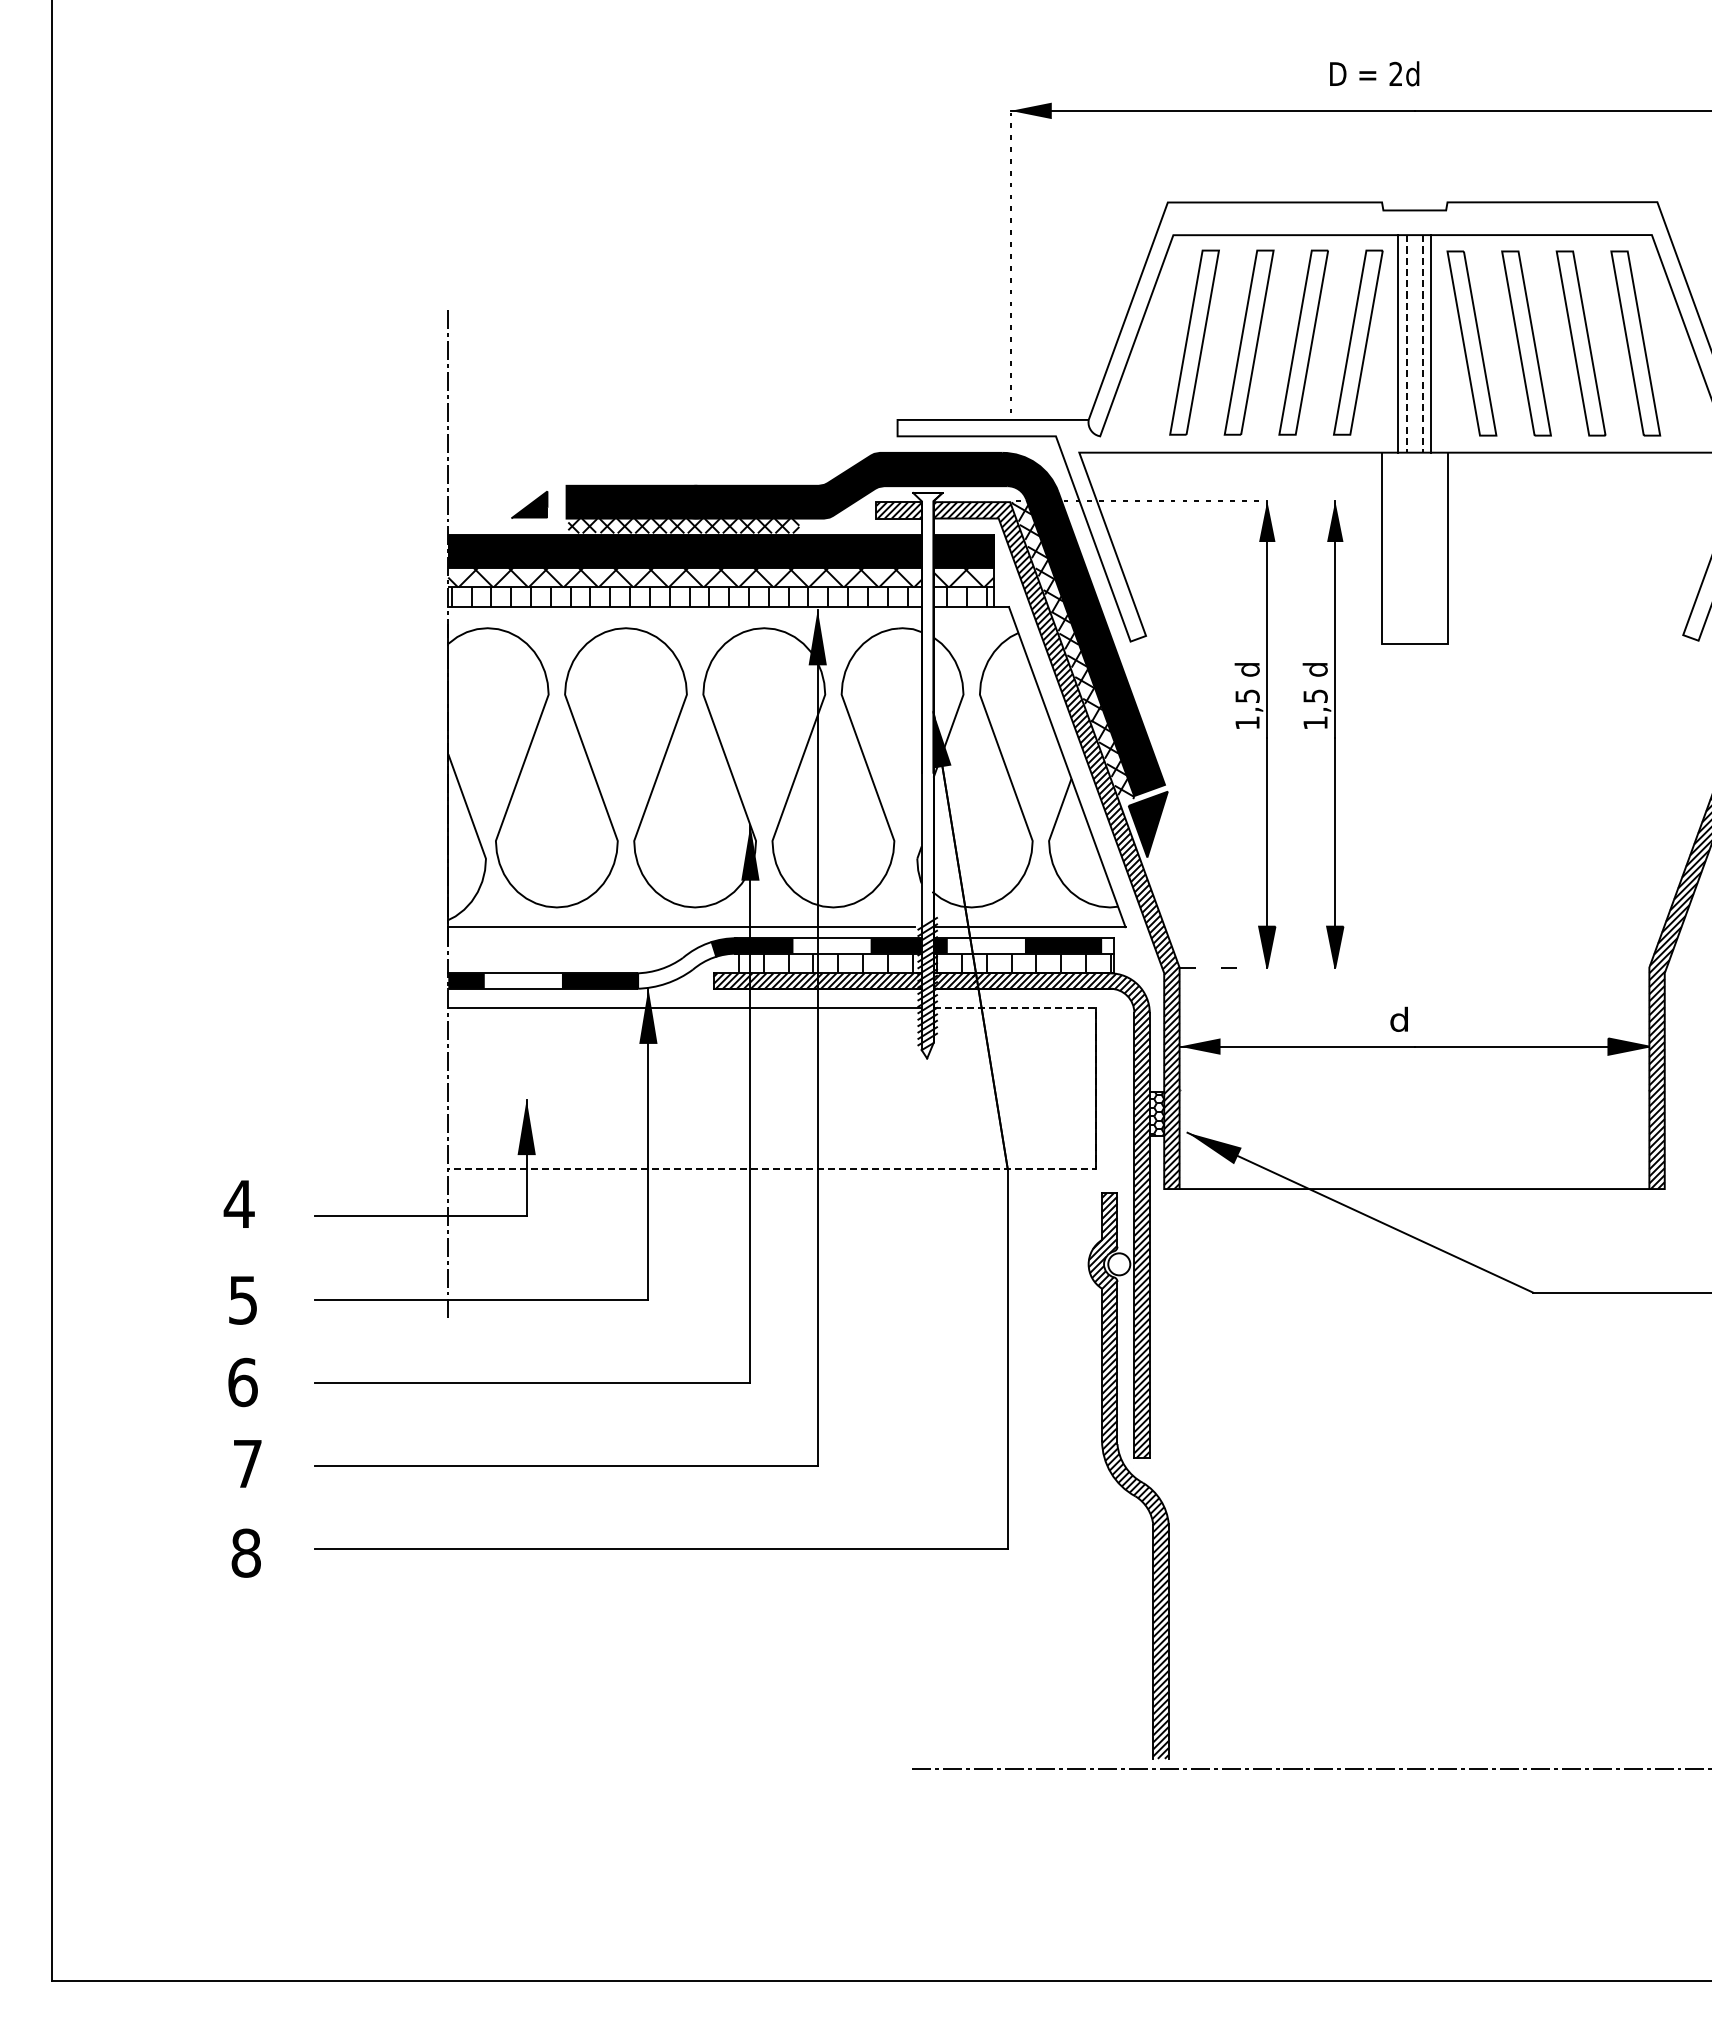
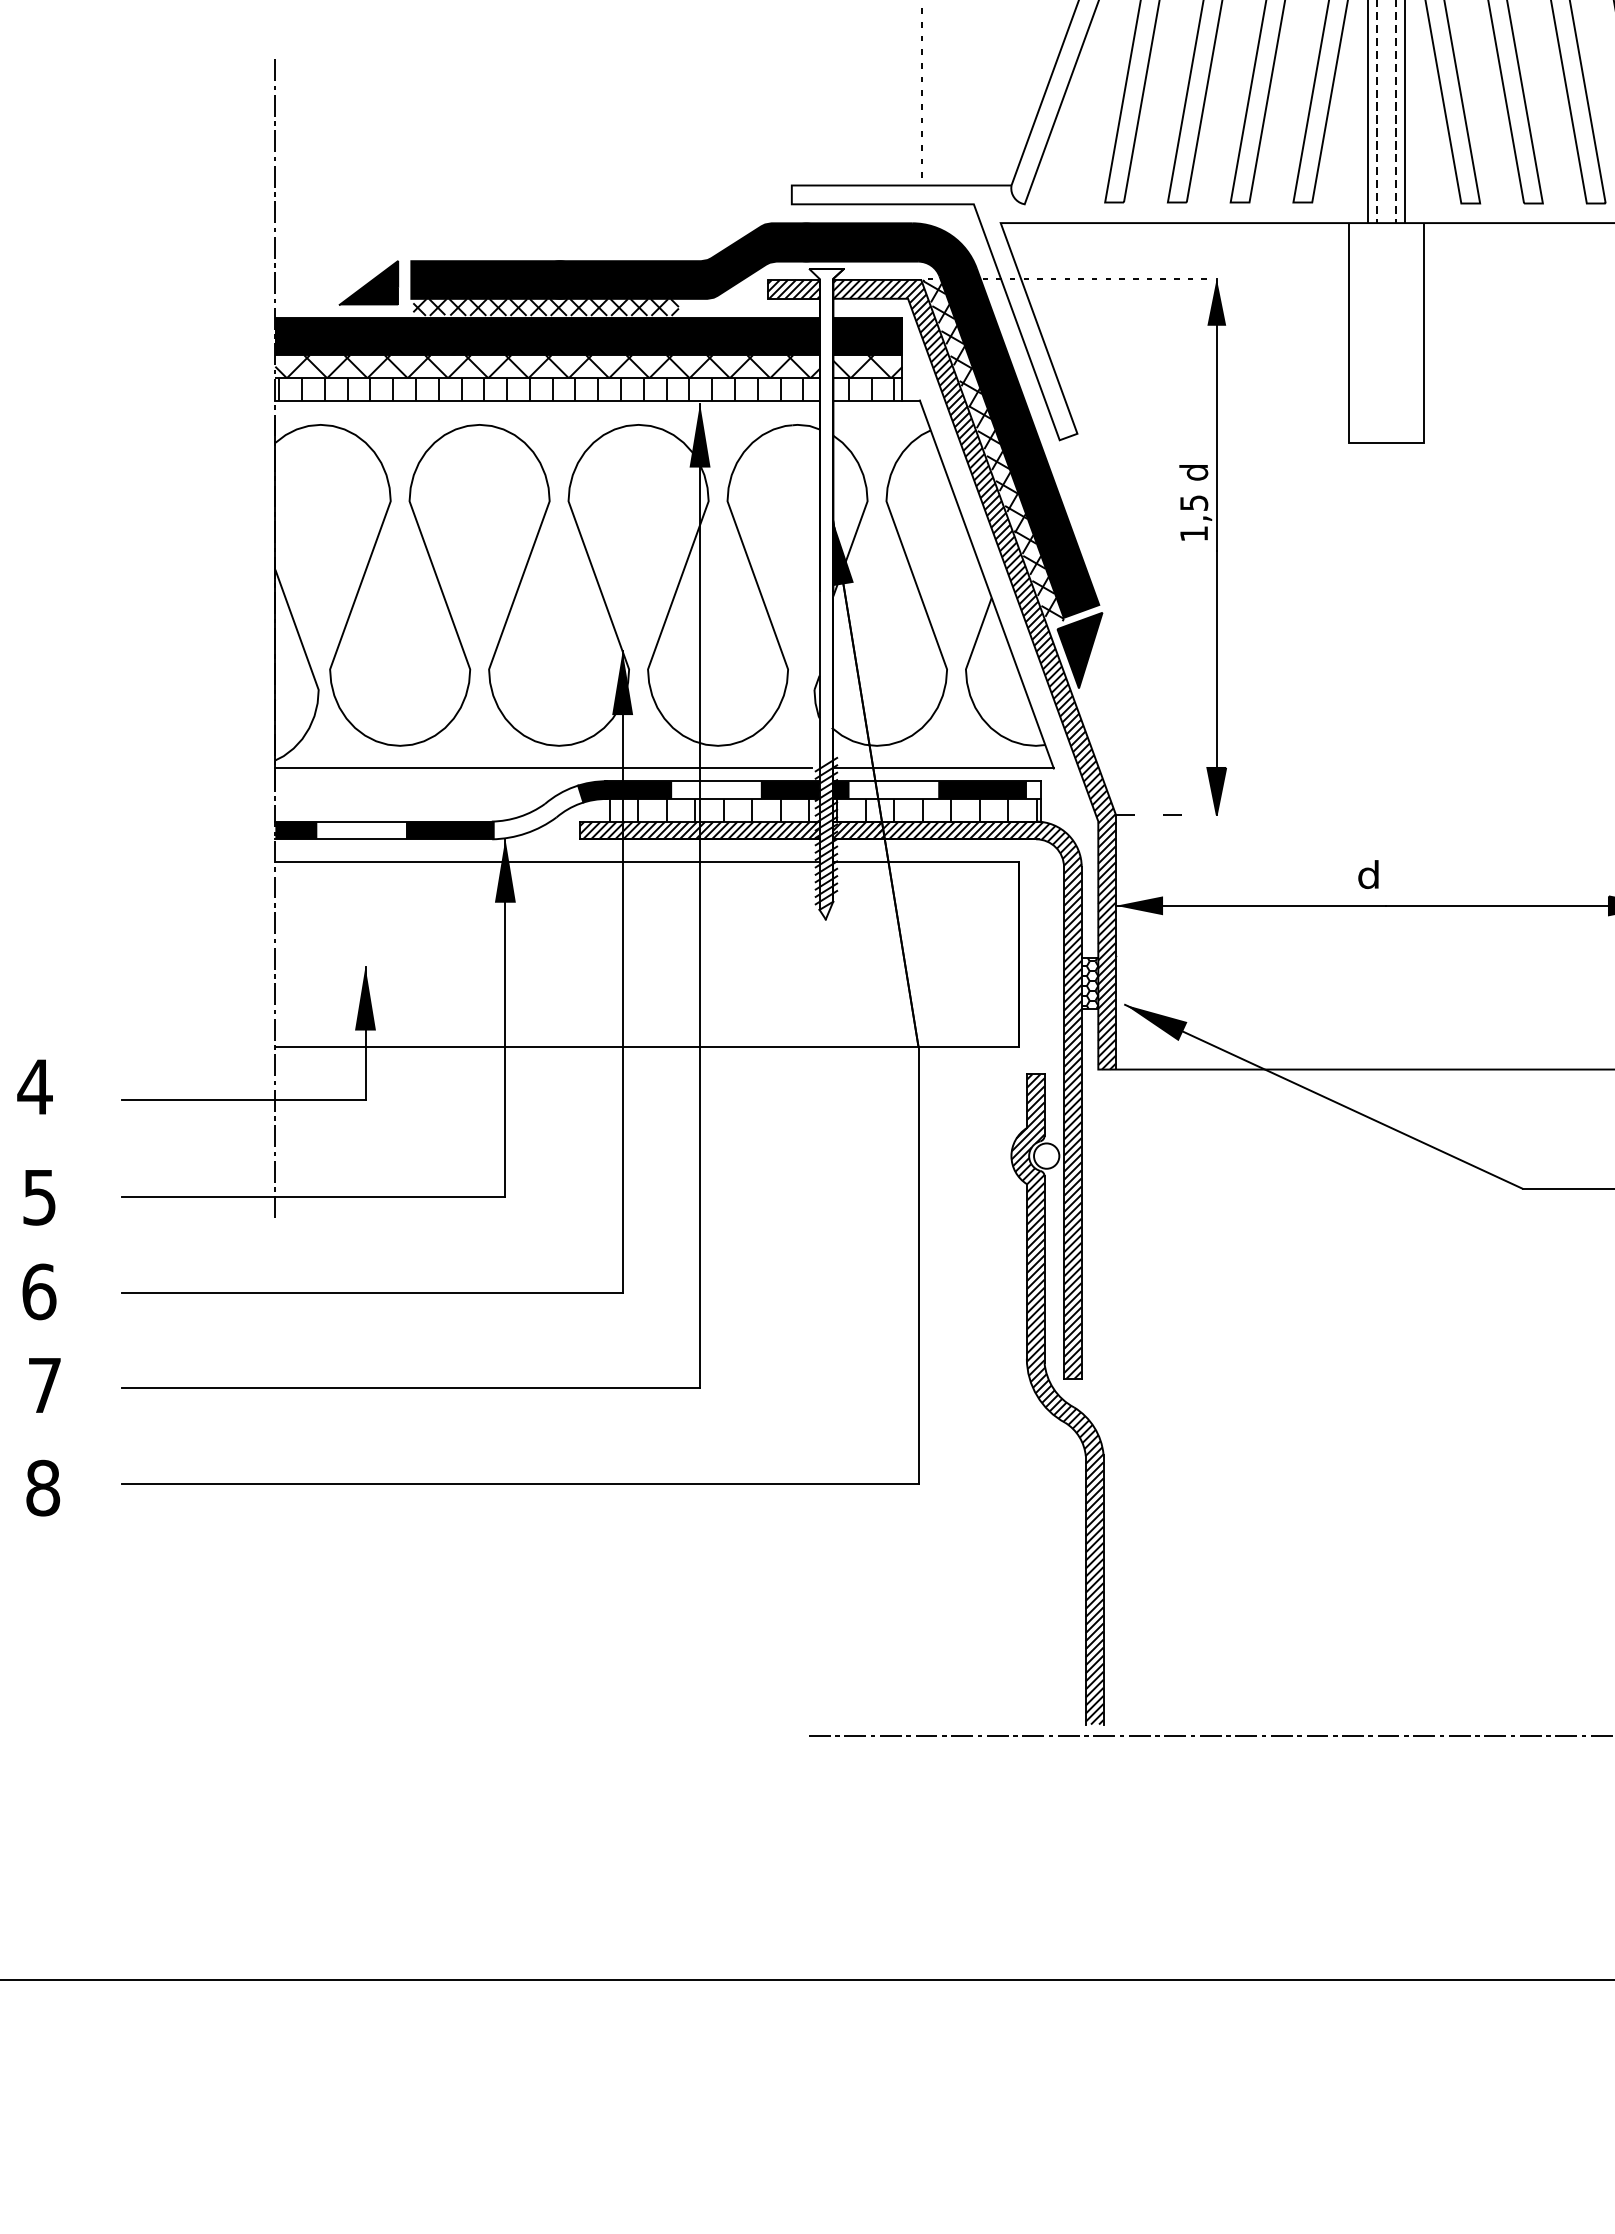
part: (529, 504) -> (368, 282), size x1.43
part: (1325, 728) -> (1283, 540), removed
line: (933, 1169) -> (833, 1047), dashed -> solid

